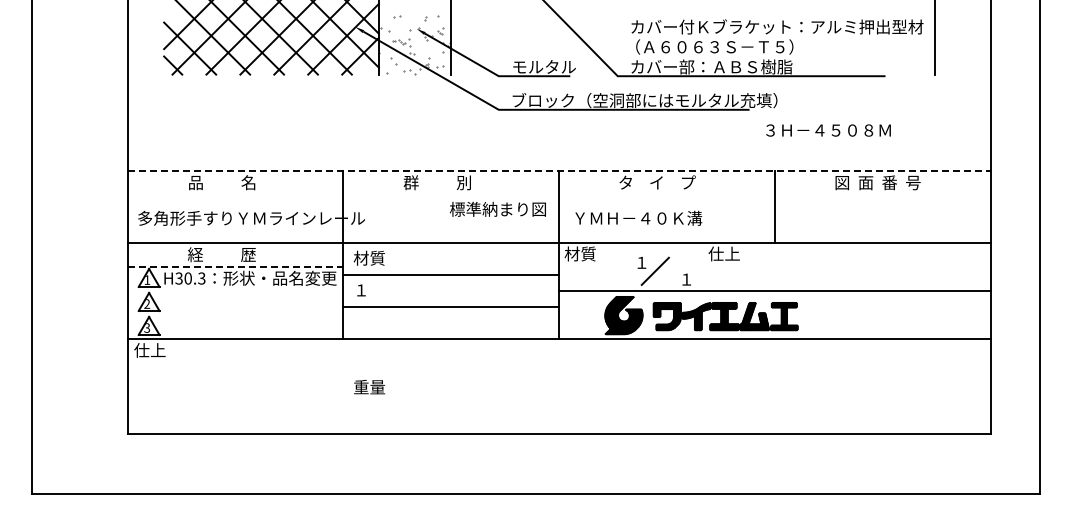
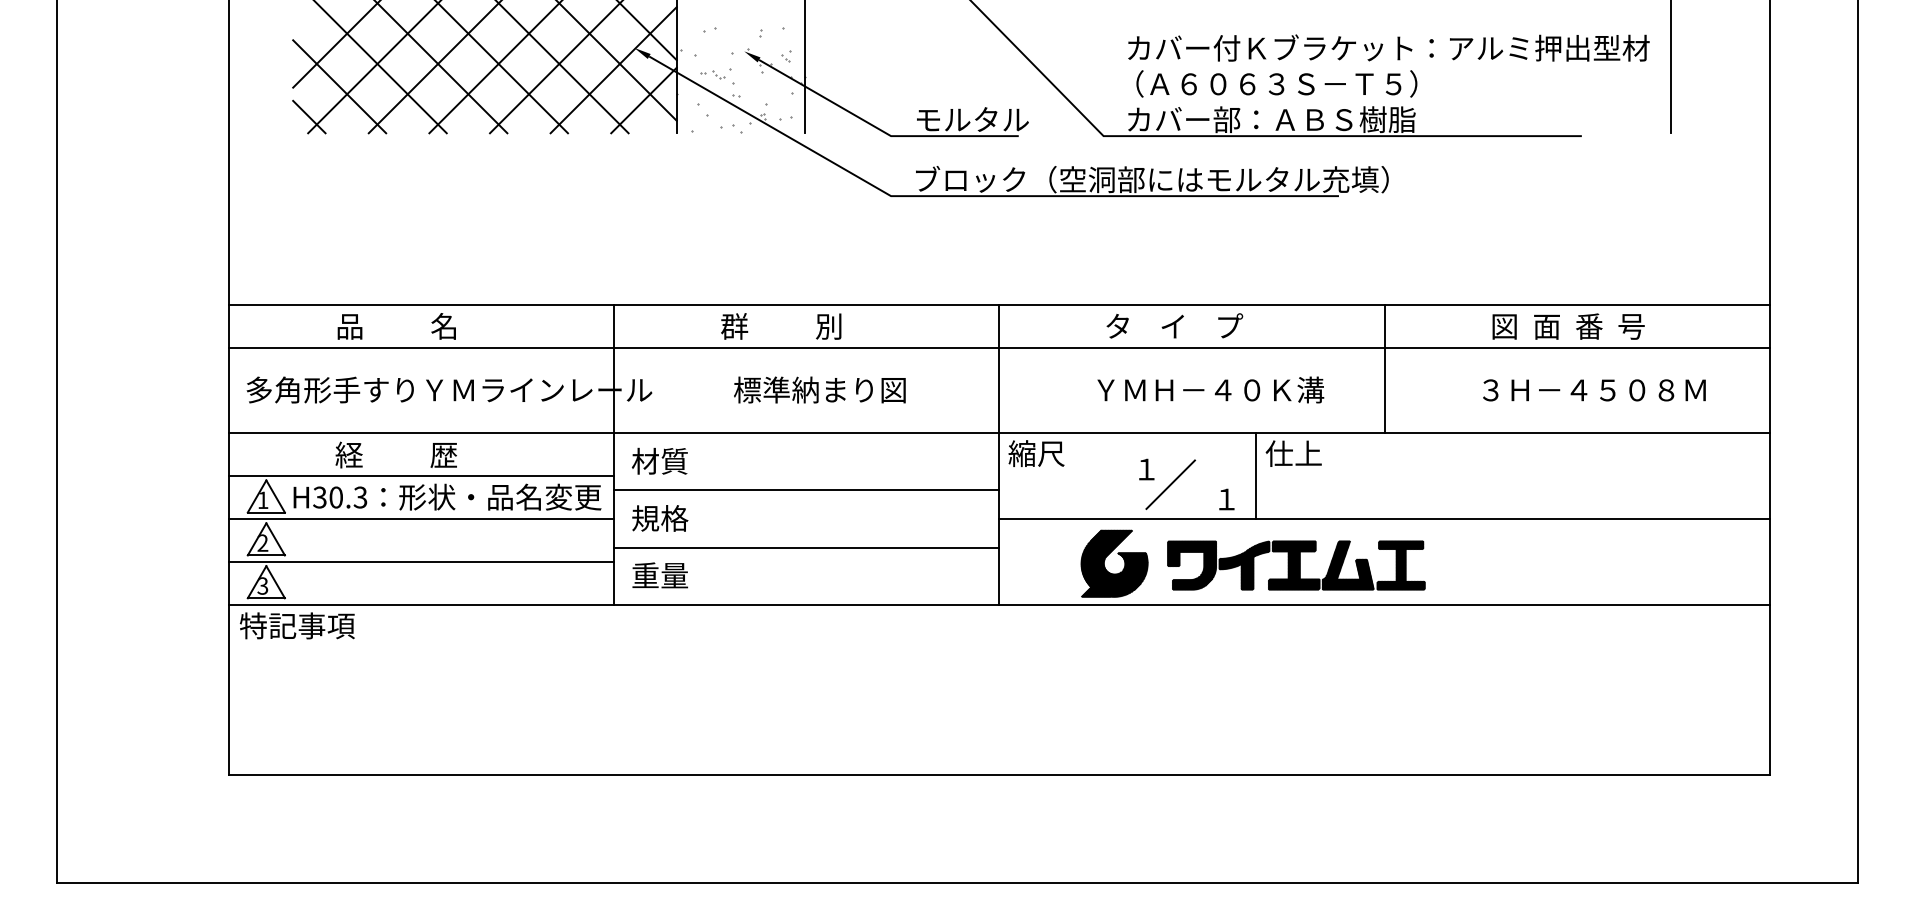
text: (828, 130) -> (1594, 390), moved
line: (559, 170) -> (999, 304), dashed -> solid
line: (559, 194) -> (999, 347), added
text: (497, 208) -> (819, 388), moved
text: (638, 217) -> (1210, 388), moved
text: (579, 253) -> (1035, 452), 材質 -> 縮尺
line: (235, 266) -> (420, 476), dashed -> solid
line: (703, 266) -> (1256, 476), added
text: (369, 289) -> (660, 517), １ -> 規格
line: (235, 290) -> (420, 518), added
line: (235, 314) -> (420, 561), added
text: (166, 349) -> (297, 624), 仕上 -> 特記事項
text: (369, 387) -> (660, 576), moved

